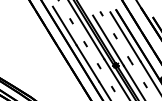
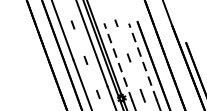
line: (125, 36) -> (142, 61), solid -> dashed
line: (108, 40) -> (118, 61), solid -> dashed

